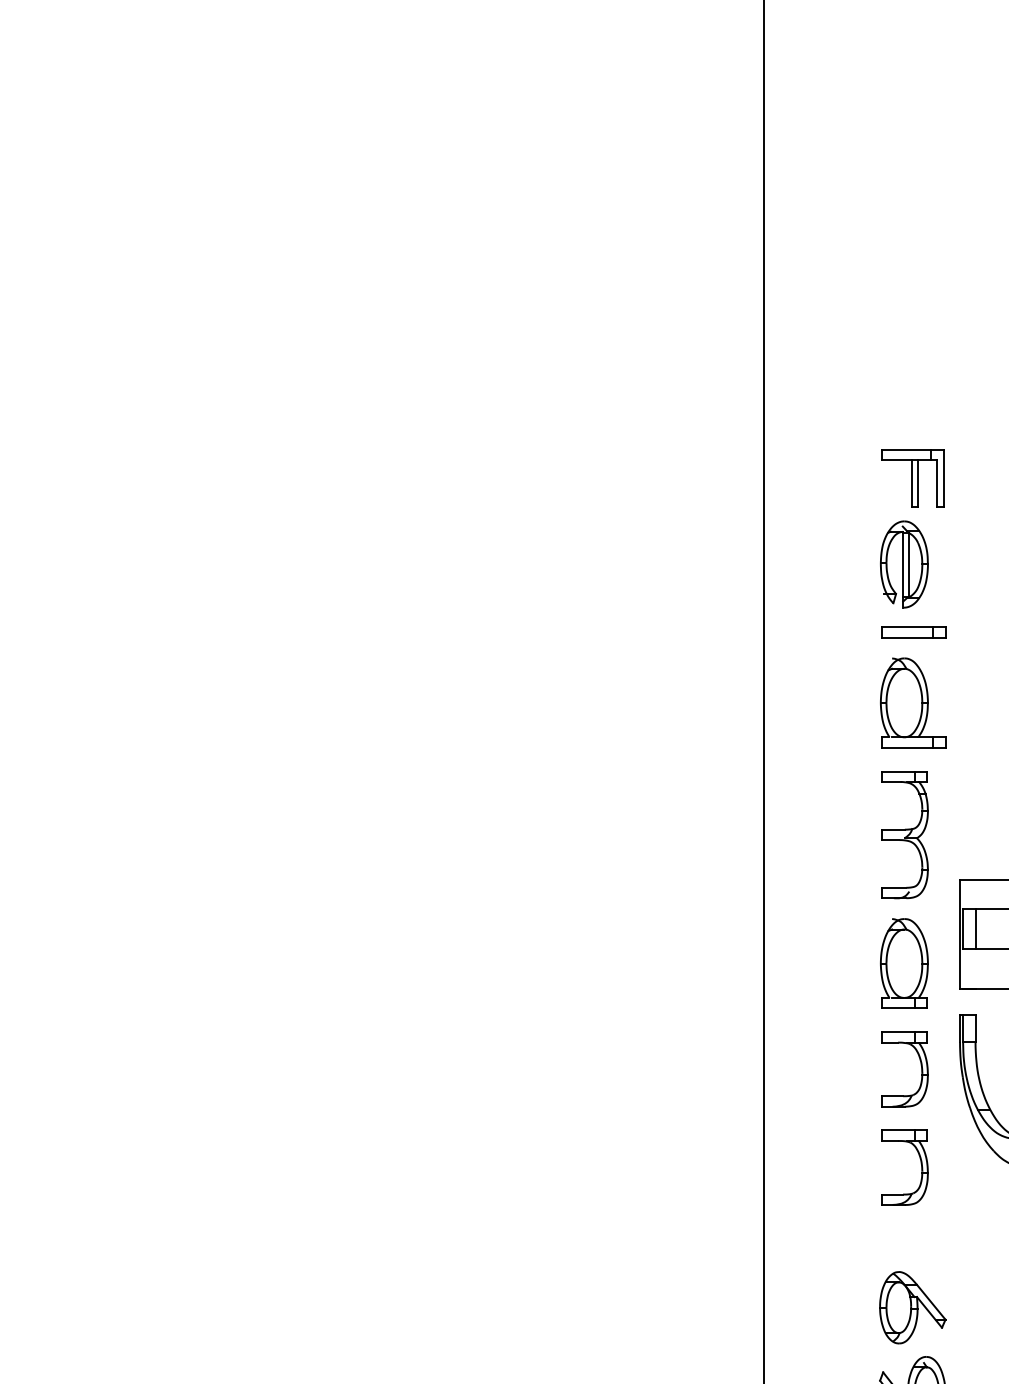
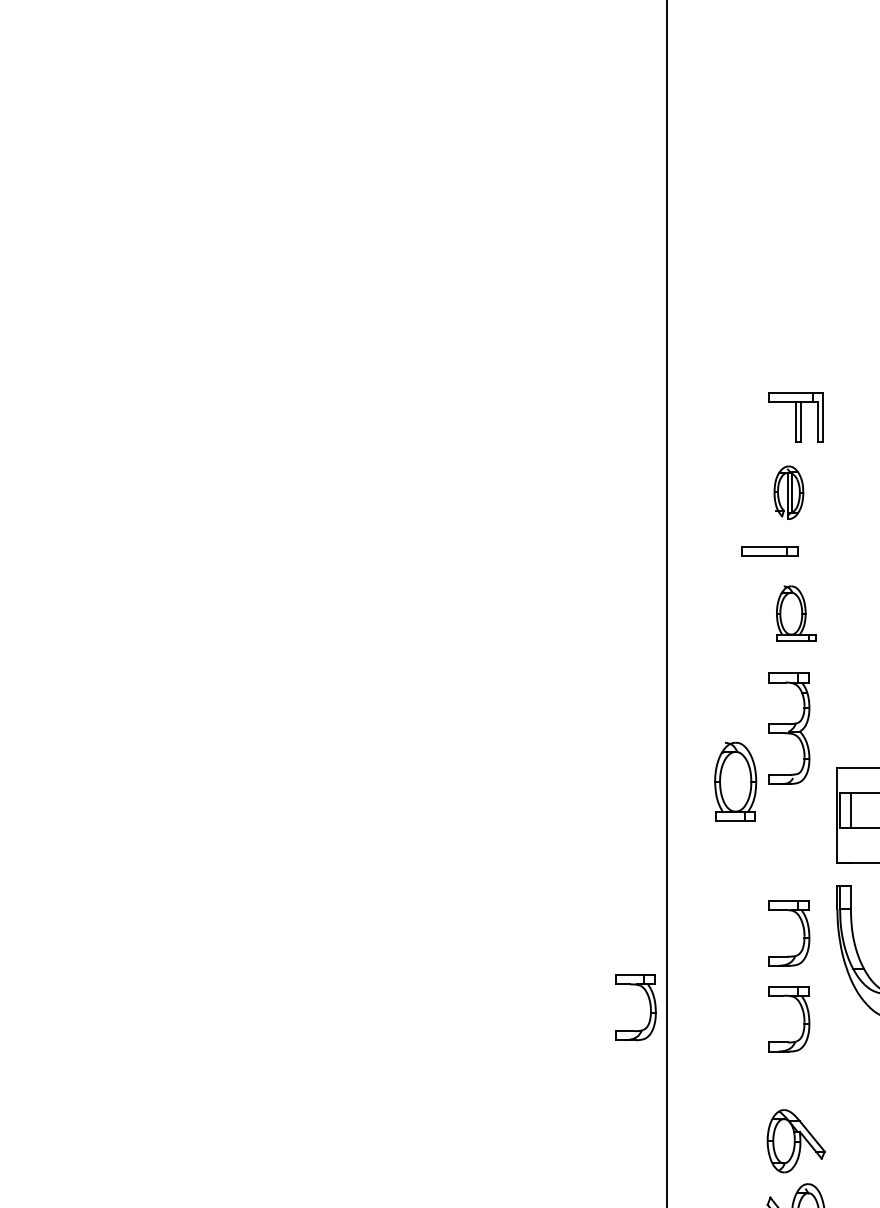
part: (904, 564) -> (789, 492), size x0.7
part: (913, 632) -> (769, 552), moved
part: (913, 702) -> (796, 613), size x0.7
part: (904, 963) -> (735, 781), moved
part: (744, 1150) -> (649, 1004), added

